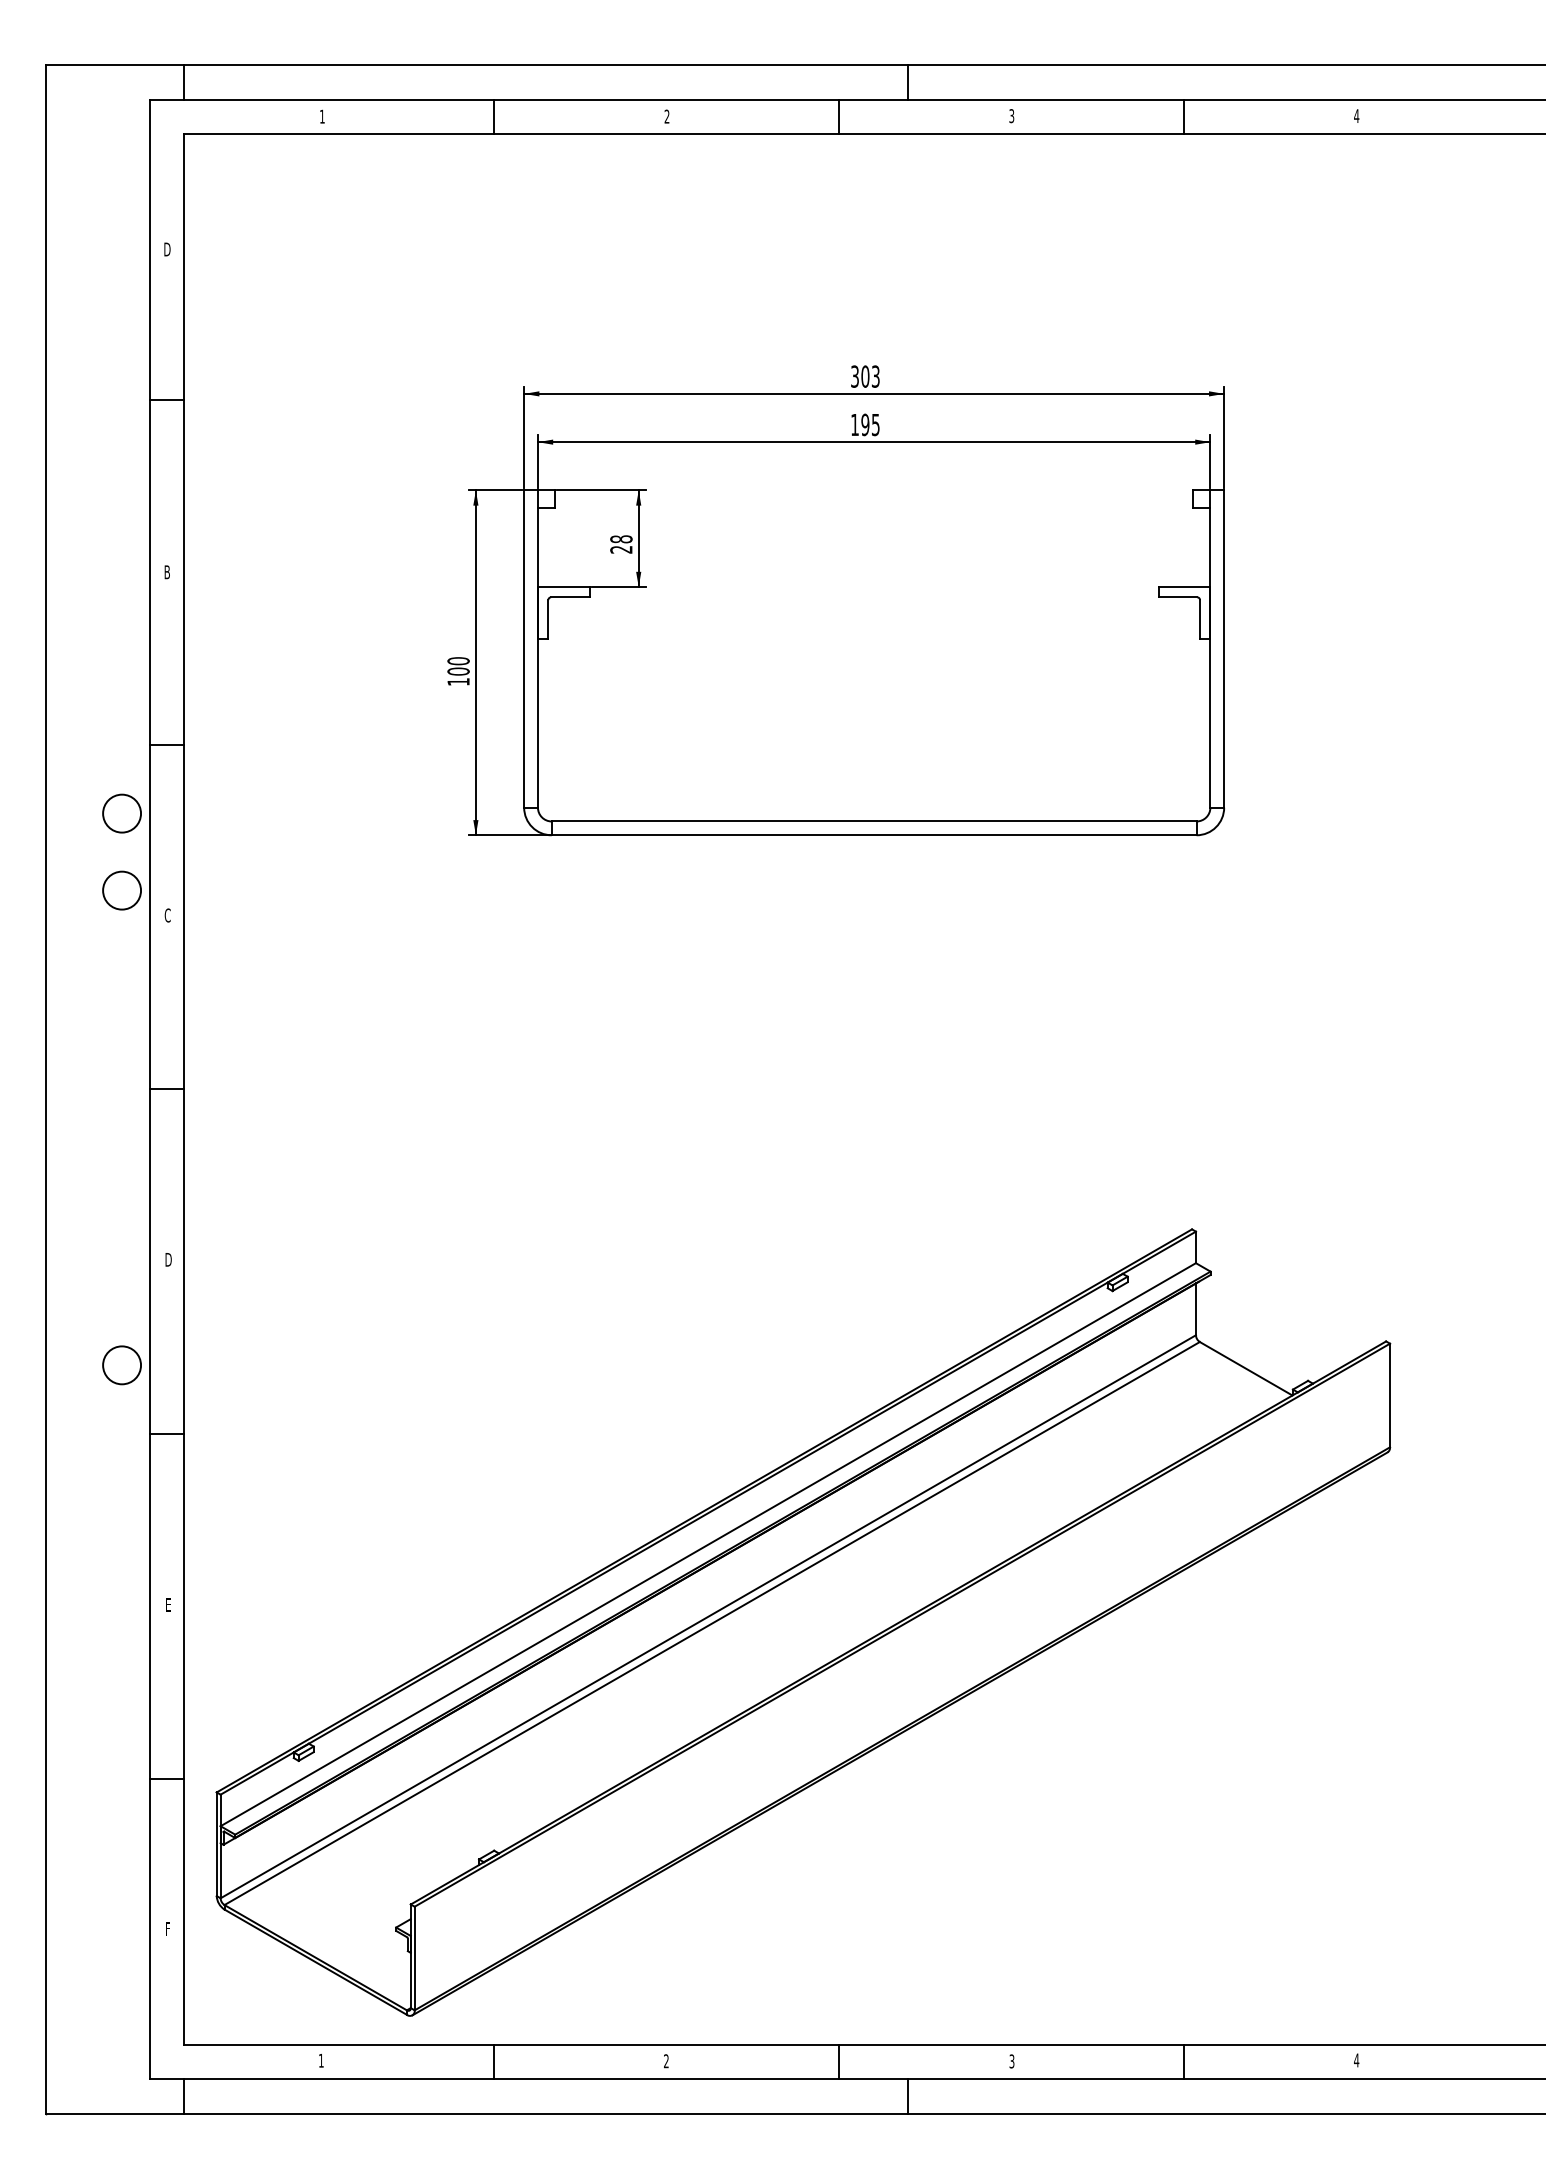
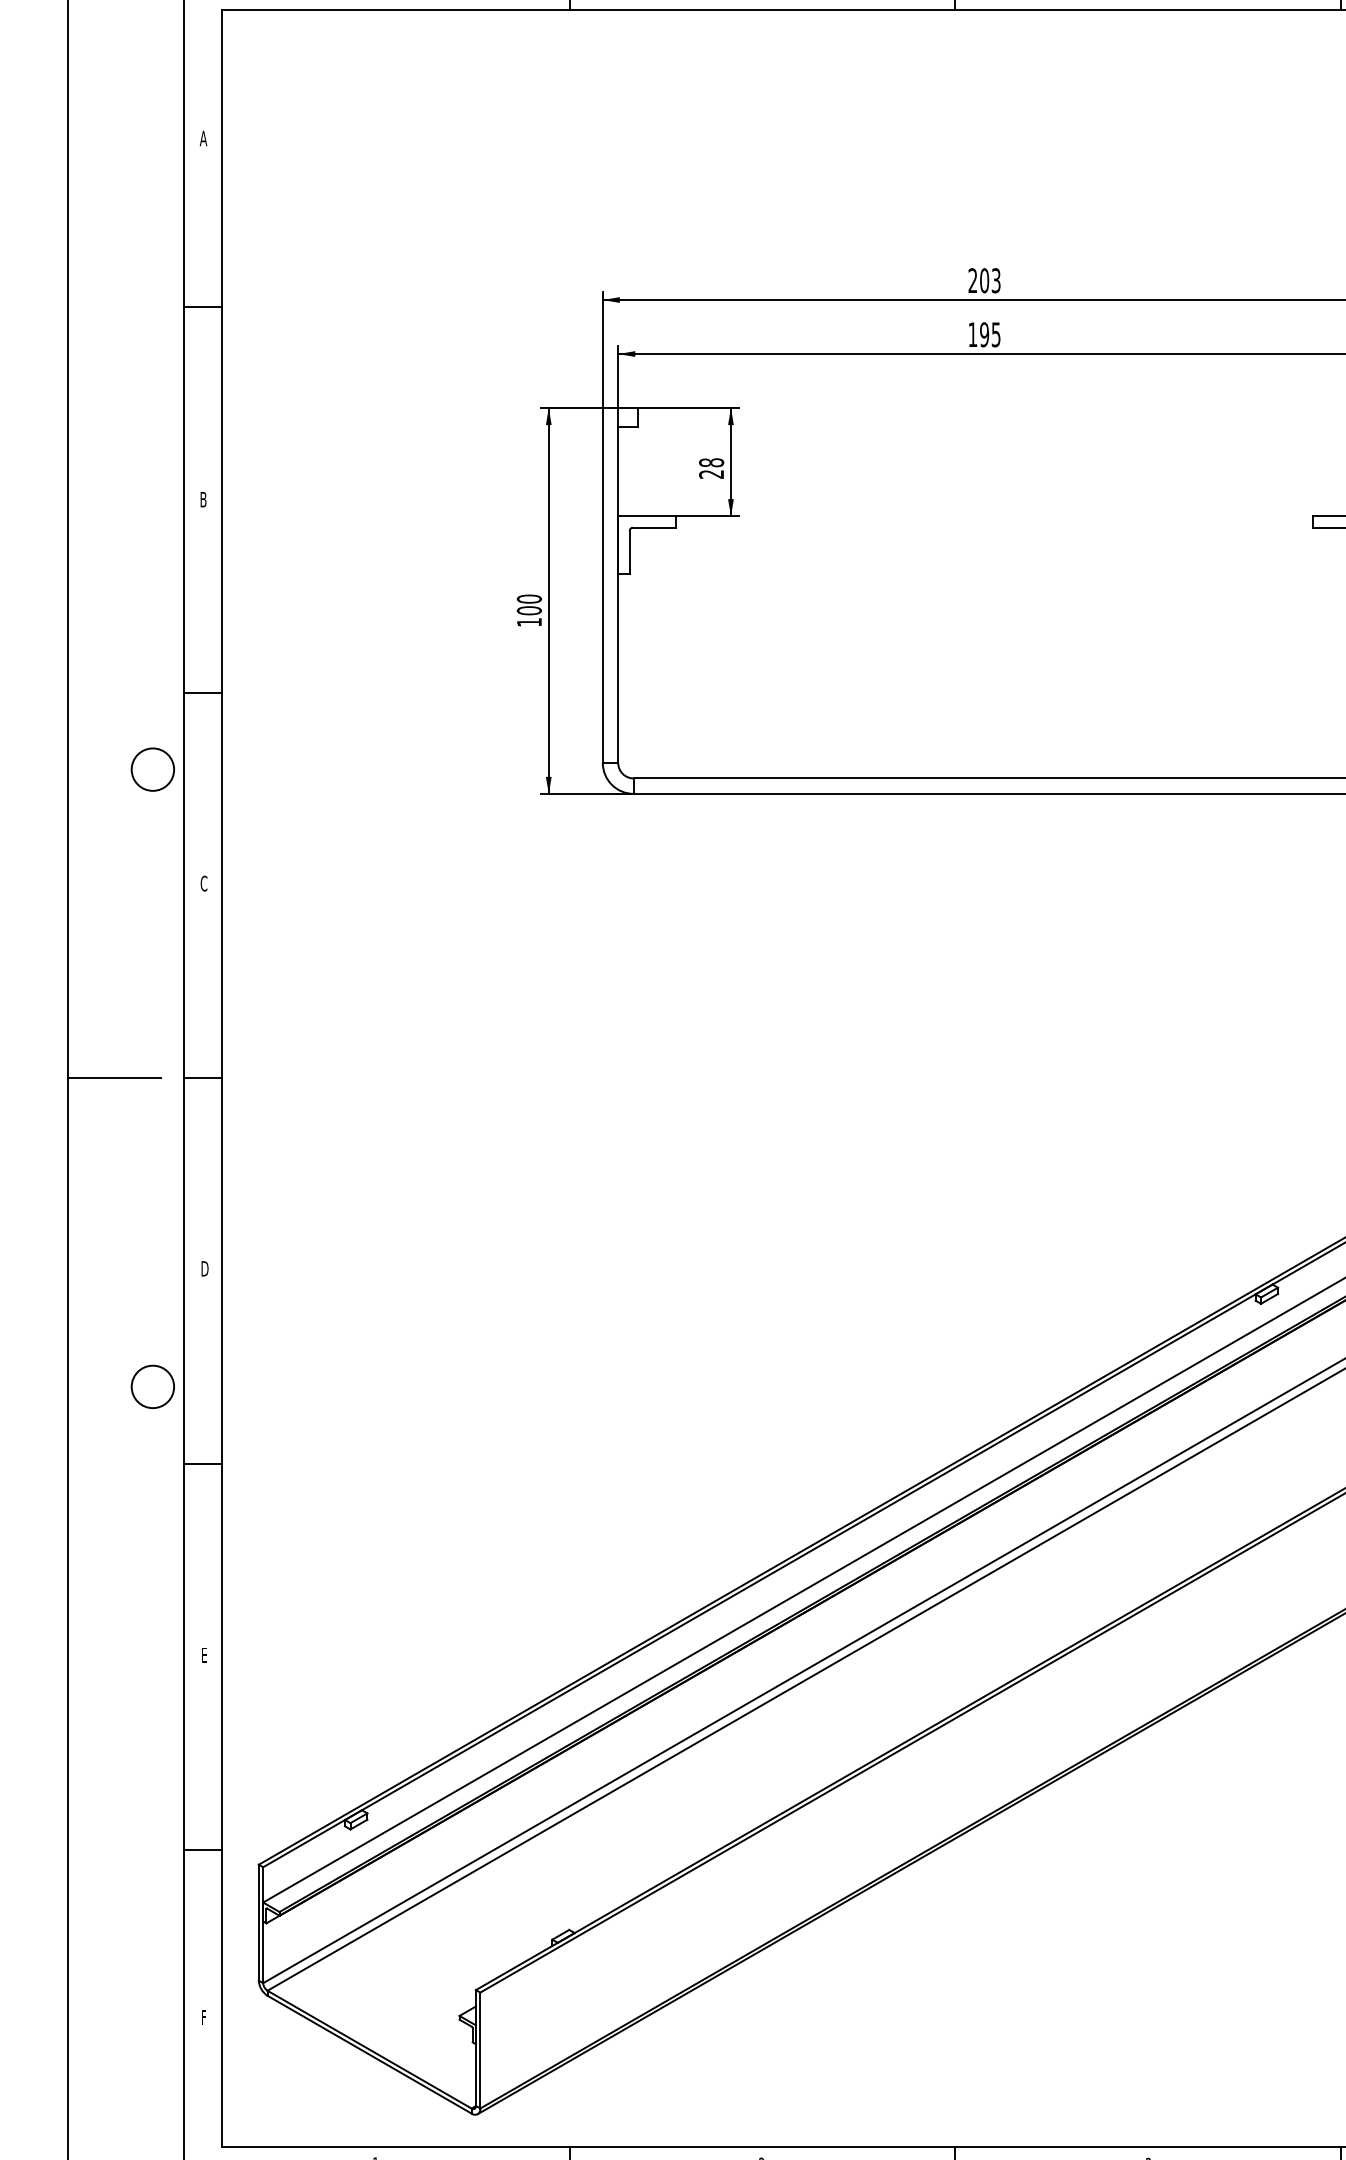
text: (167, 249) -> (203, 138), D -> A
text: (854, 376) -> (972, 280), 303 -> 203
circle: (121, 890) -> (152, 855), removed
line: (87, 1089) -> (114, 1078), added

